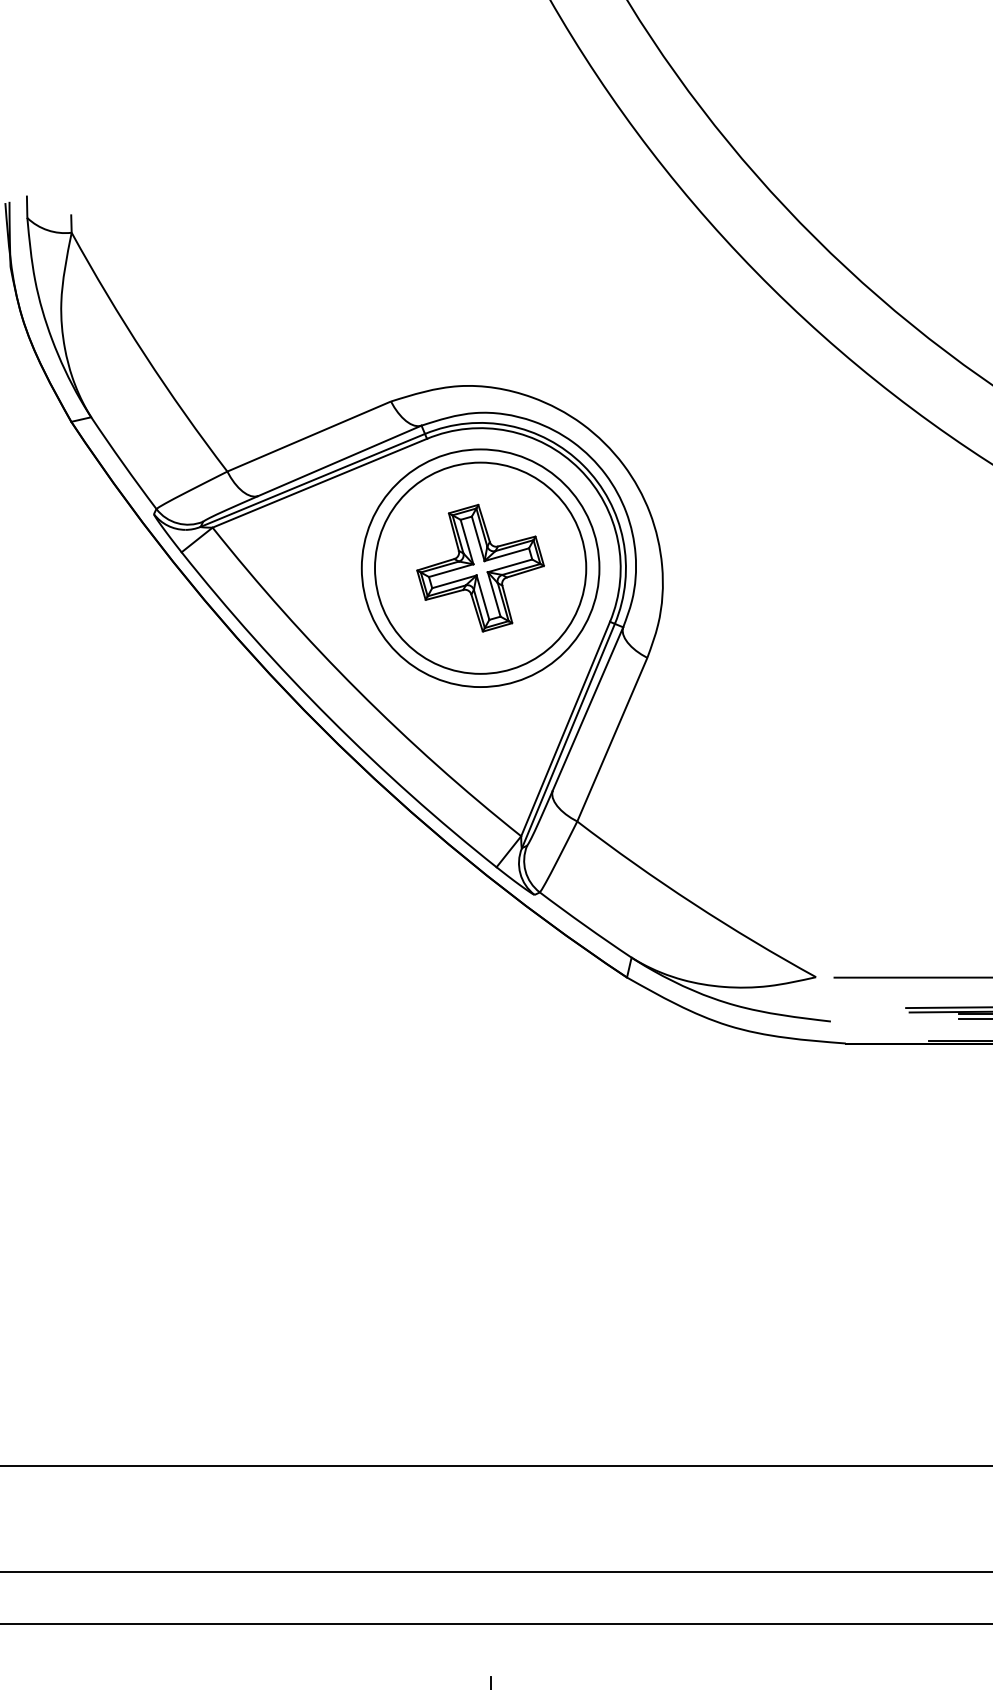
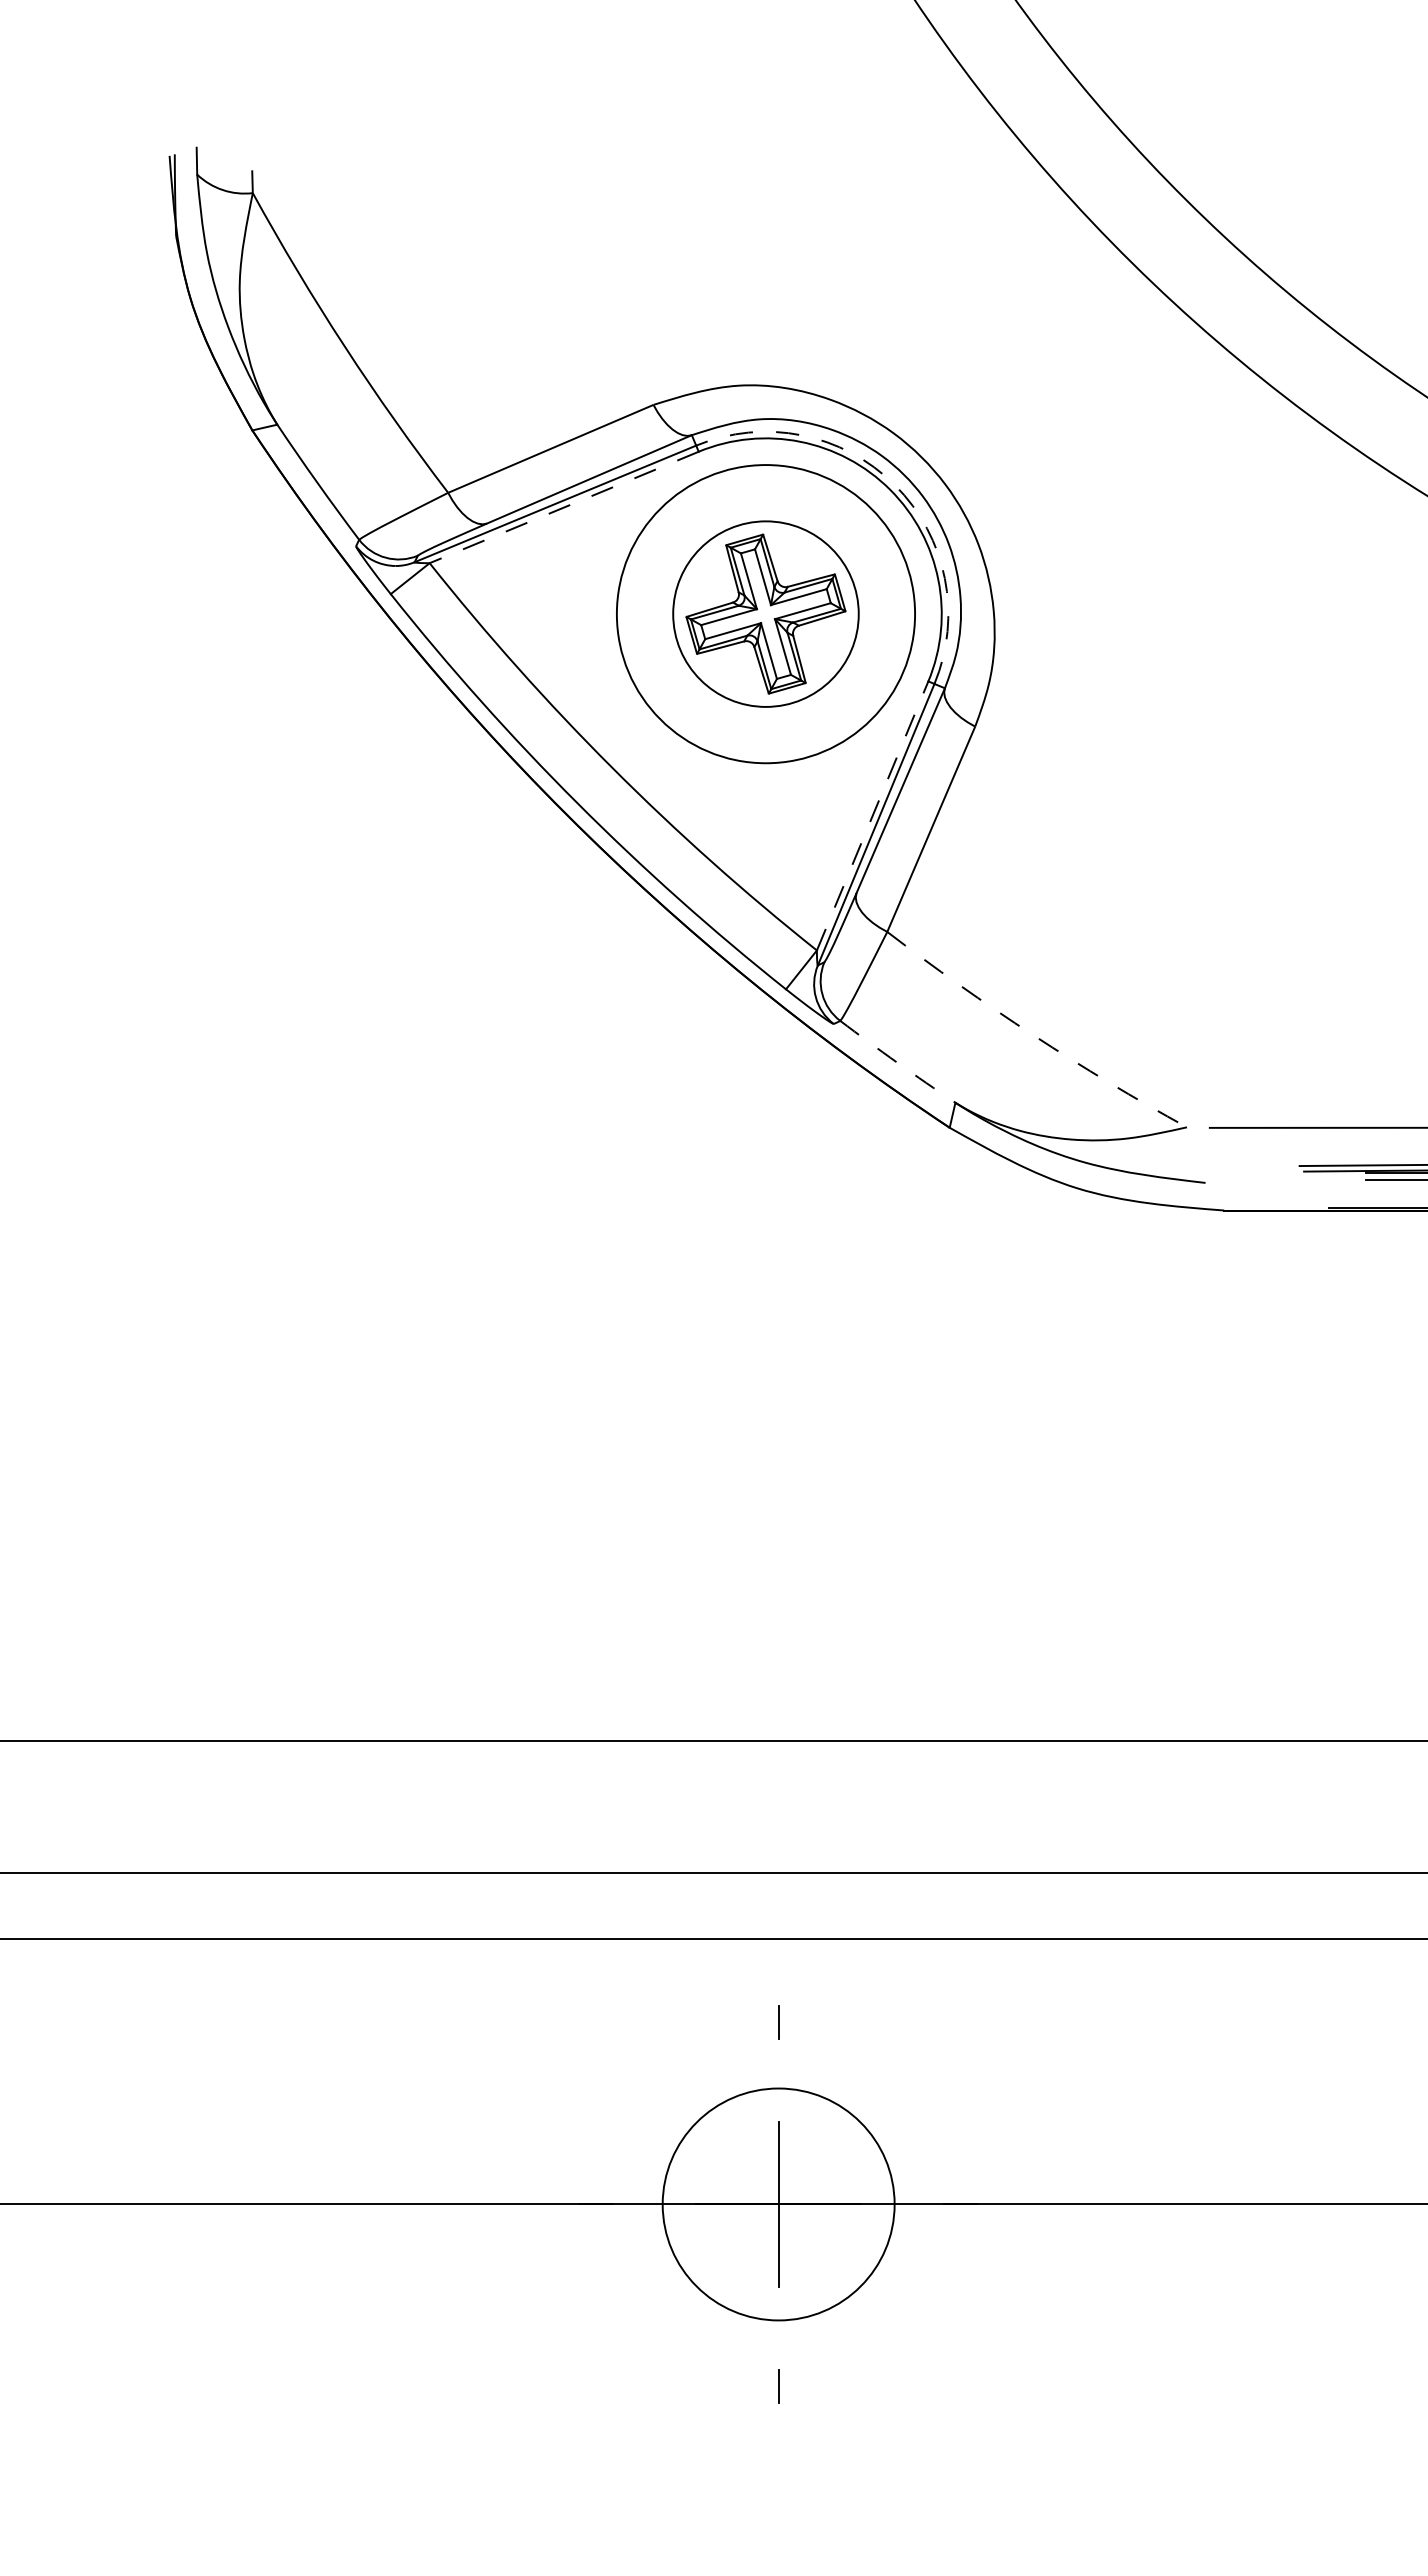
arc: (583, 465) -> (894, 485), solid -> dashed
line: (320, 483) -> (564, 507), solid -> dashed
circle: (480, 567) -> (765, 613), size x0.7
line: (565, 728) -> (872, 815), solid -> dashed
arc: (693, 904) -> (1033, 1035), solid -> dashed
arc: (585, 925) -> (897, 1062), solid -> dashed

